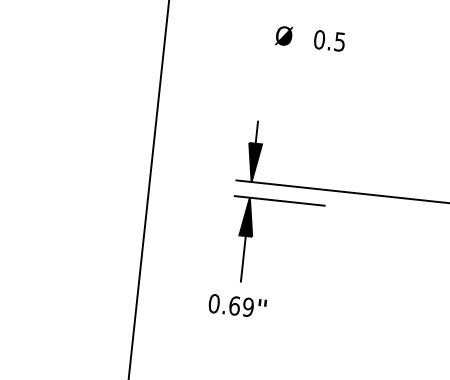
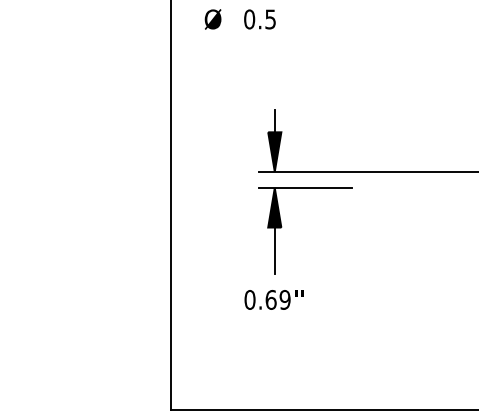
text: (309, 38) -> (239, 19), moved

